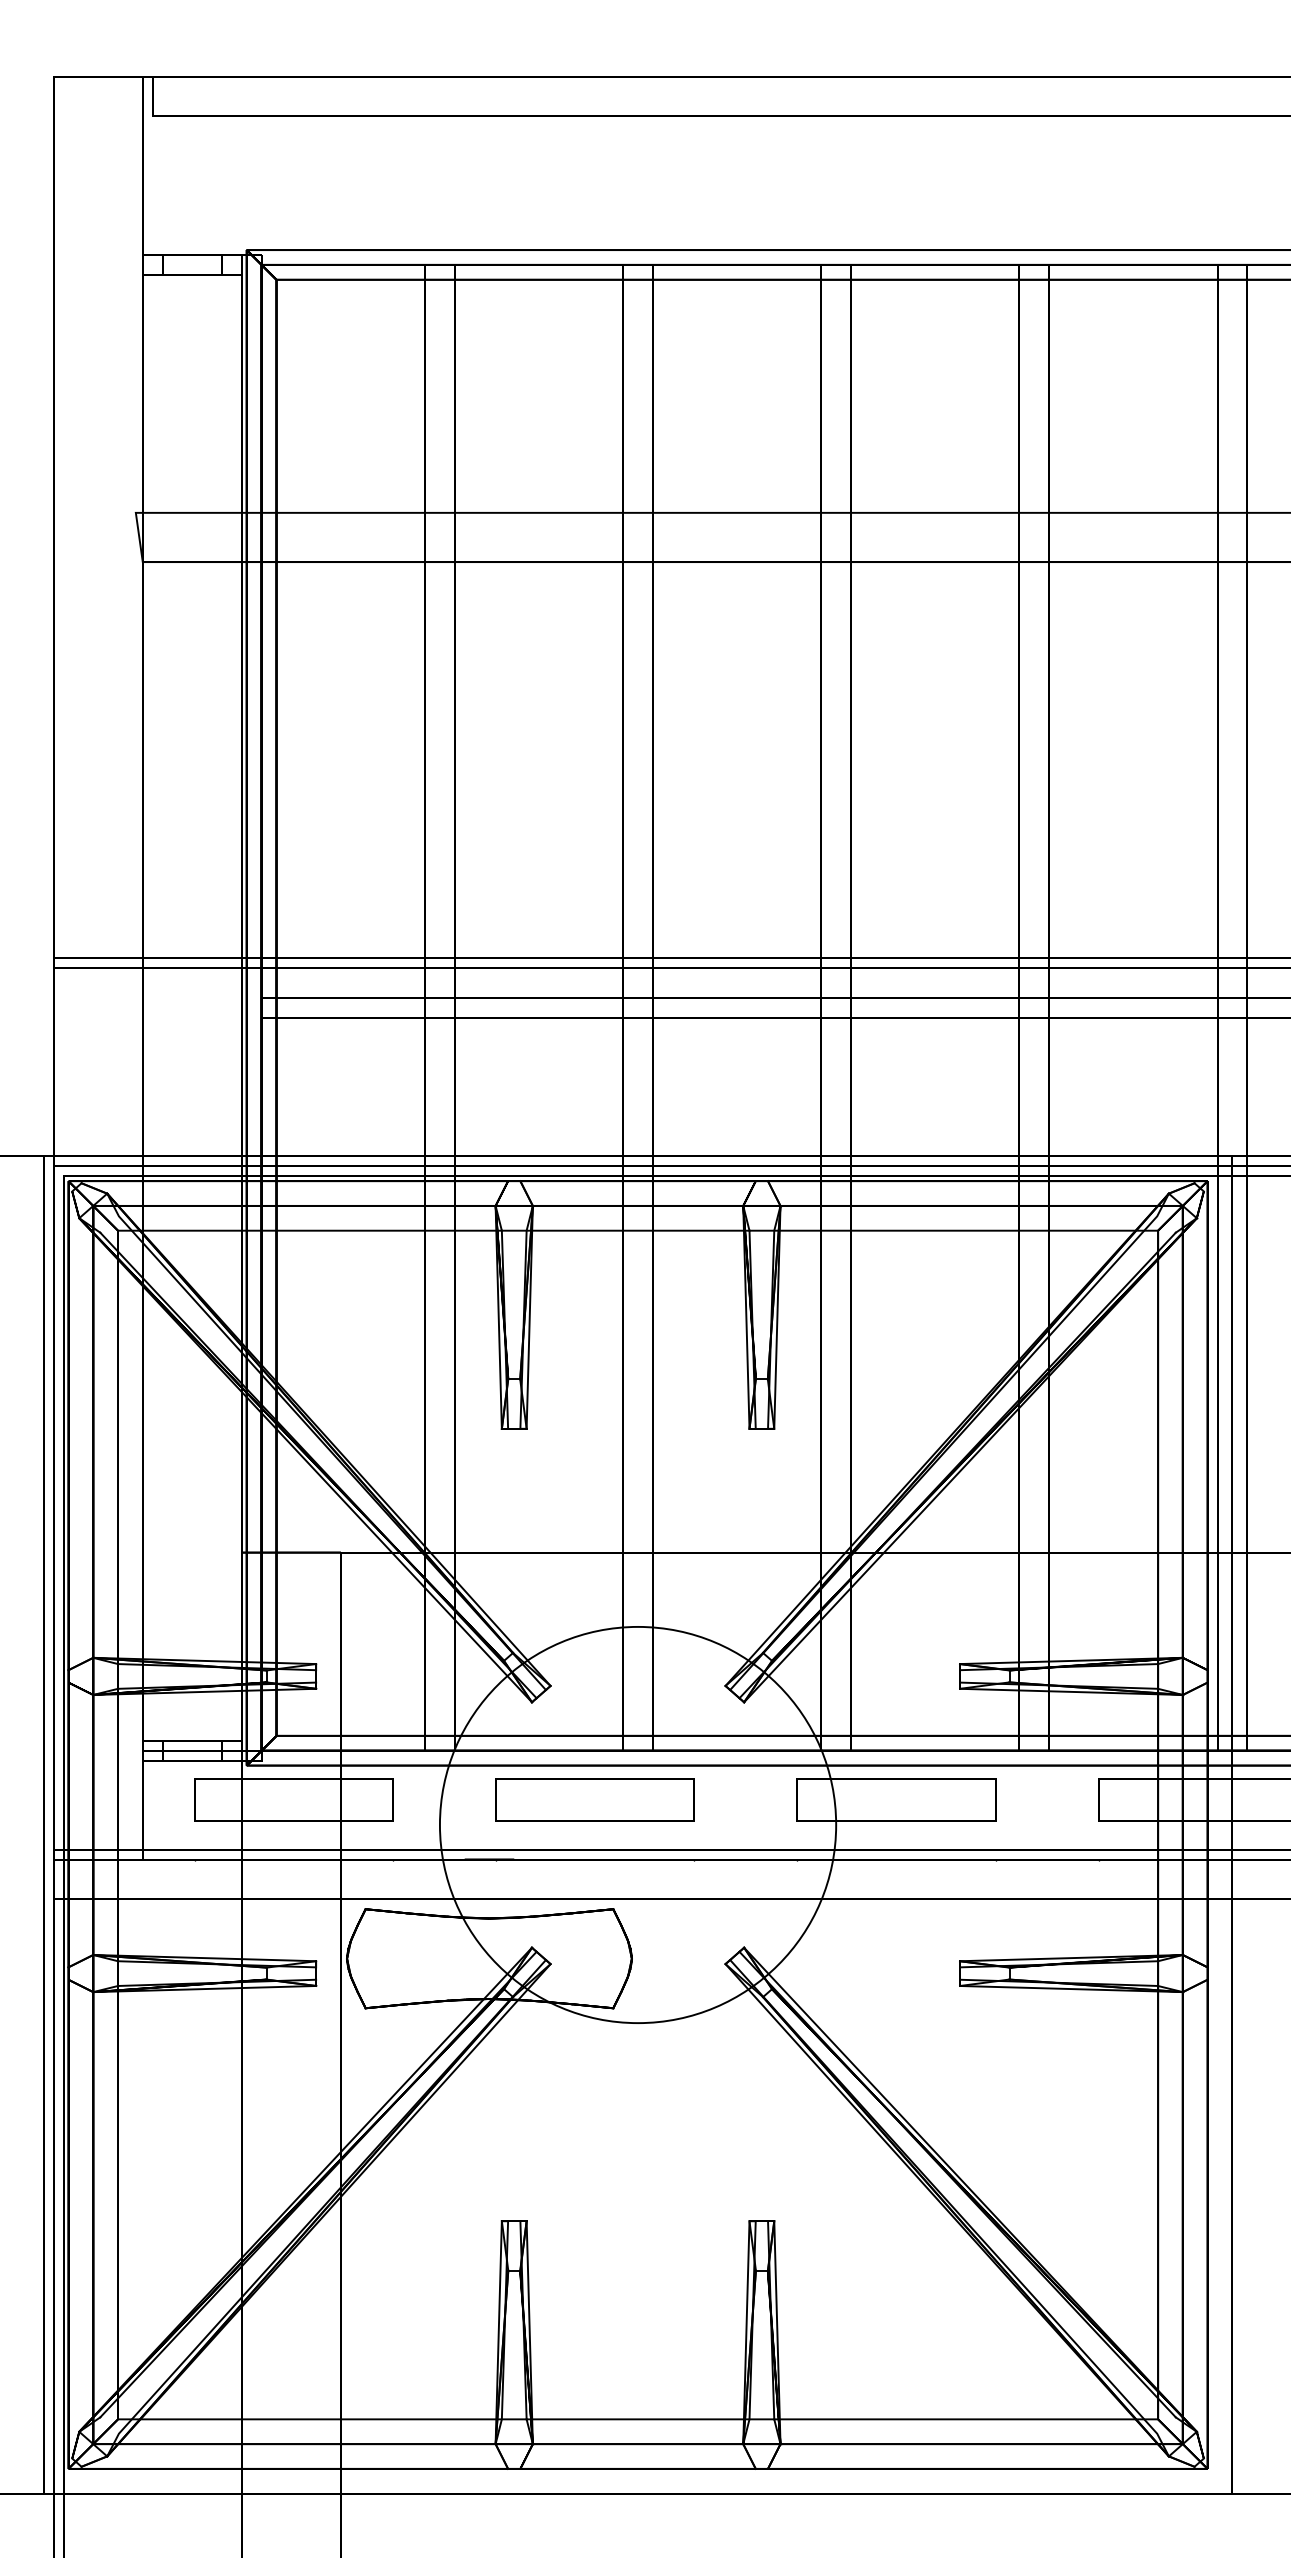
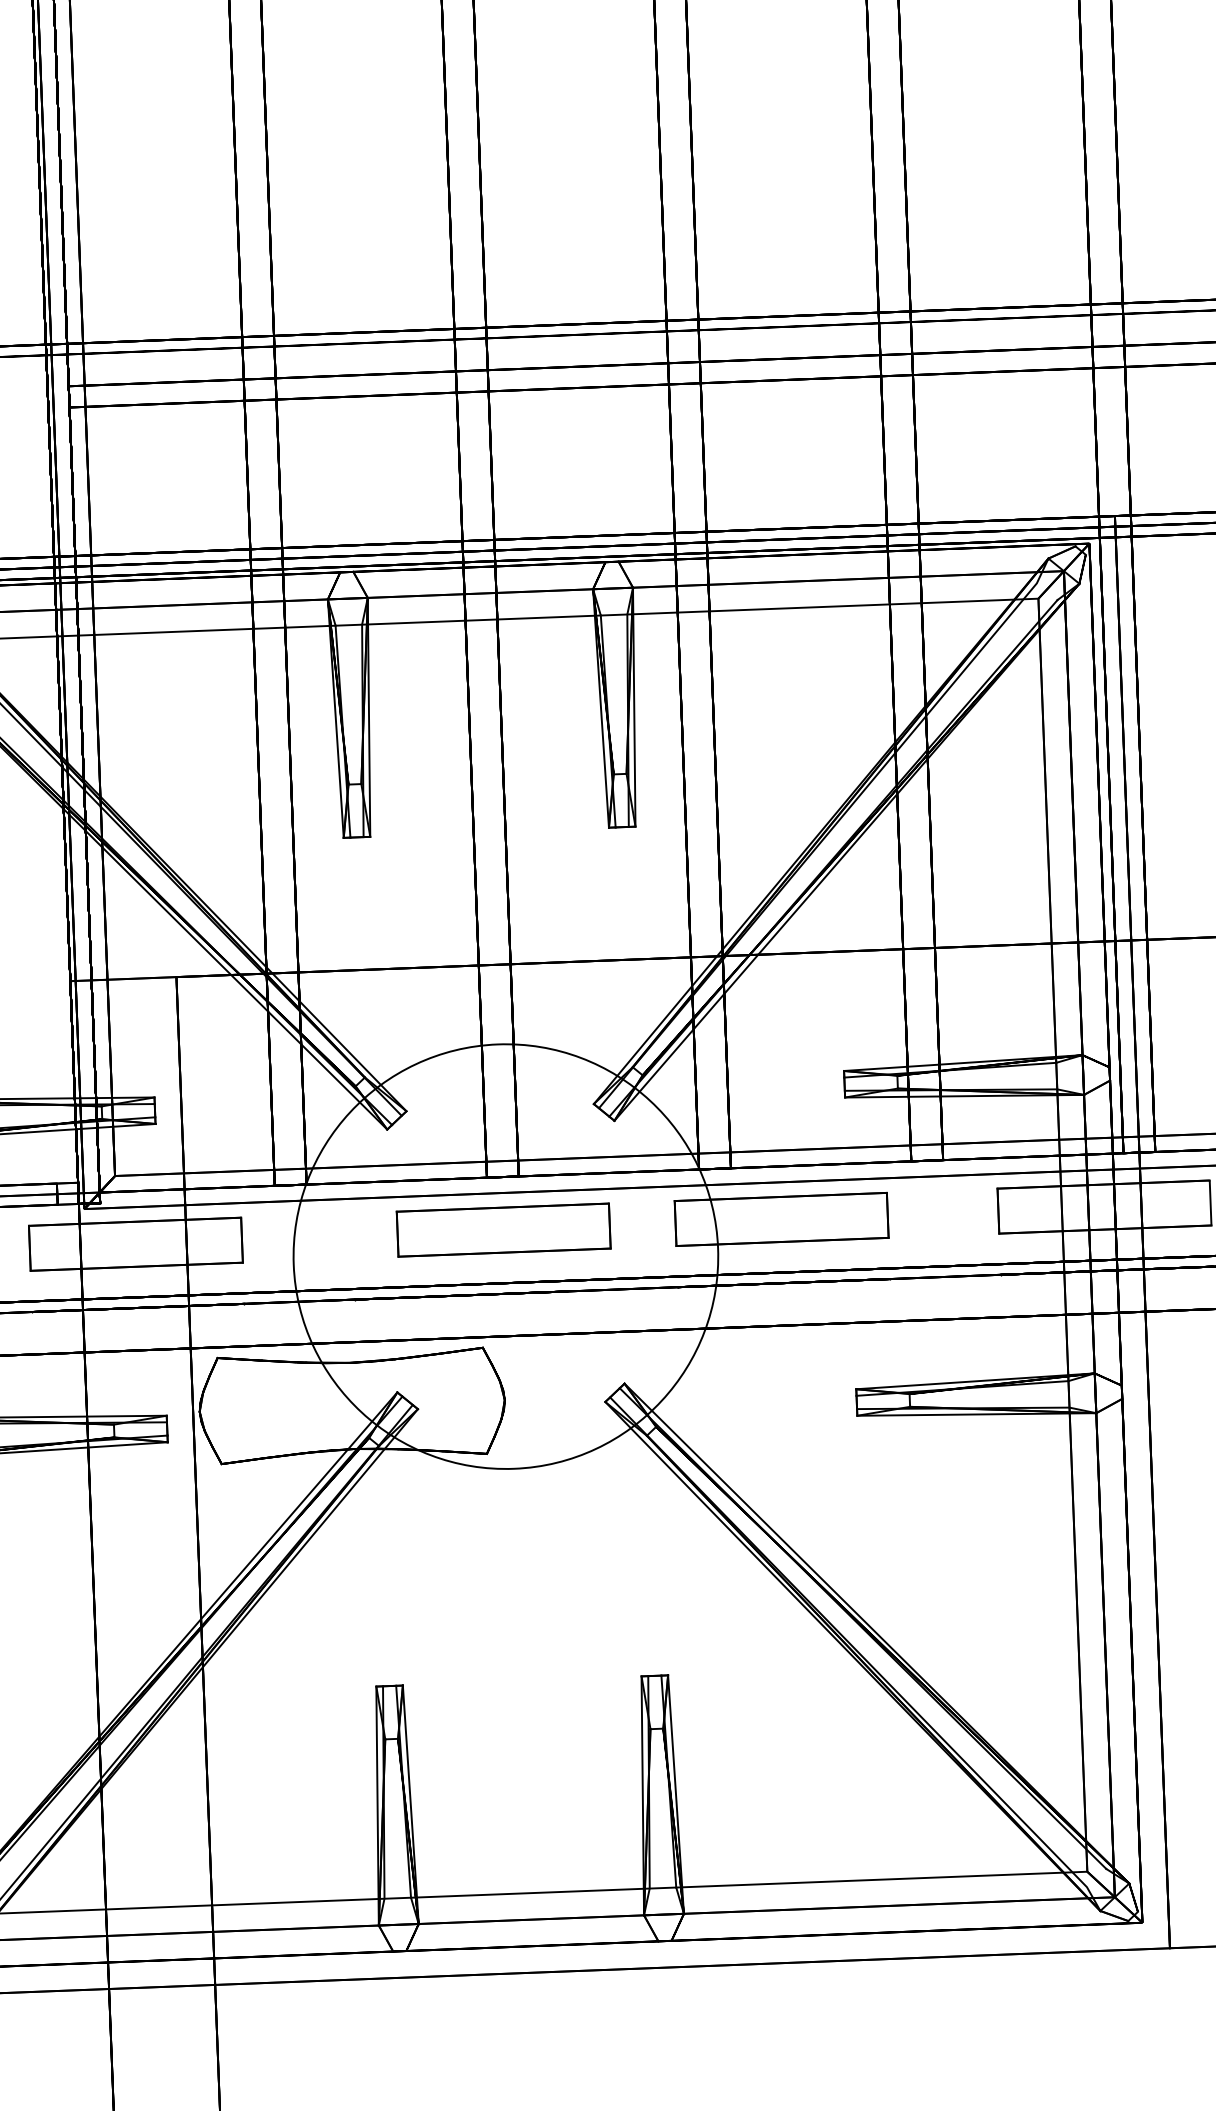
part: (594, 1799) -> (503, 1229), moved

